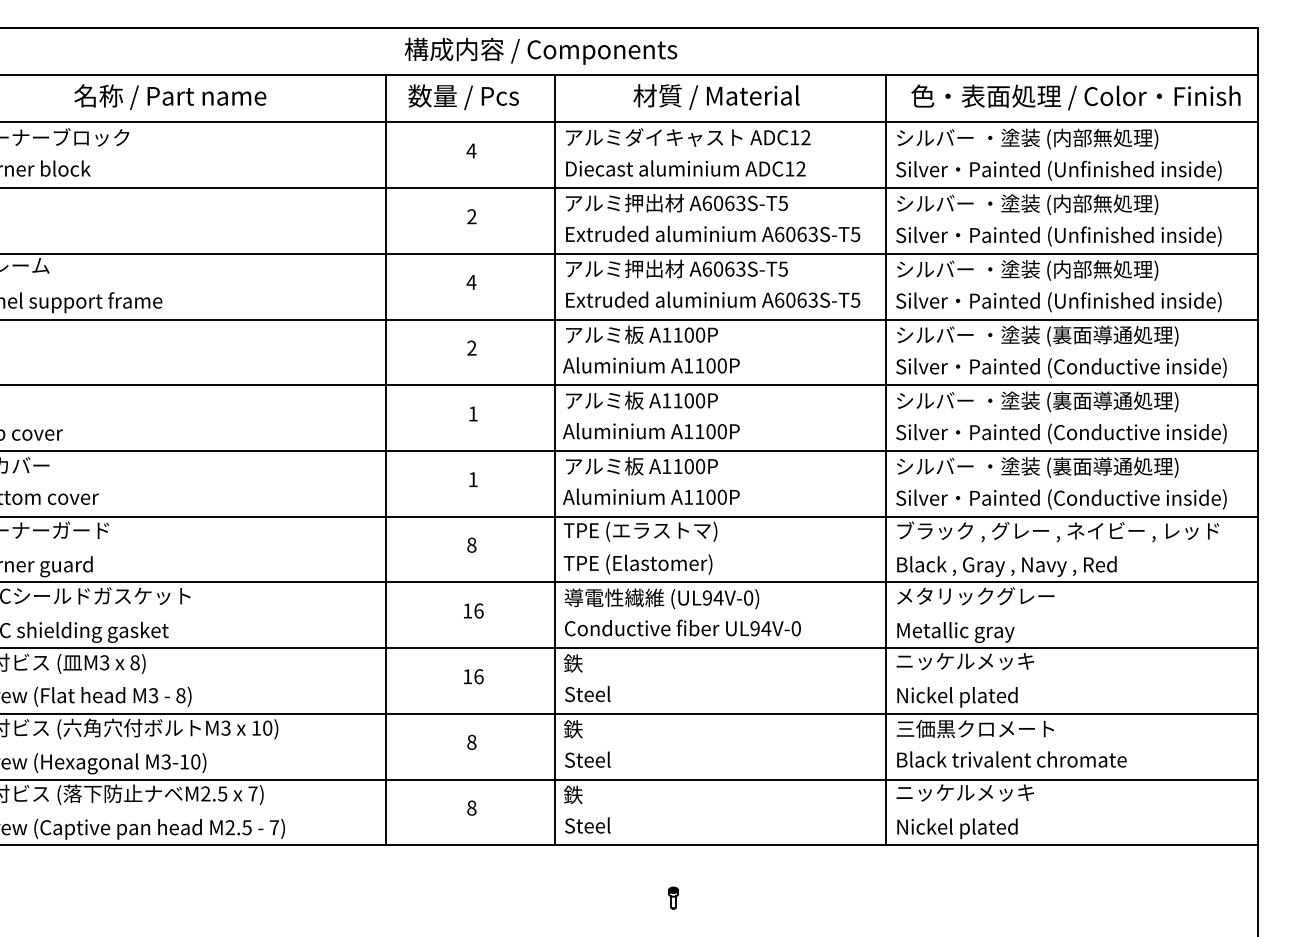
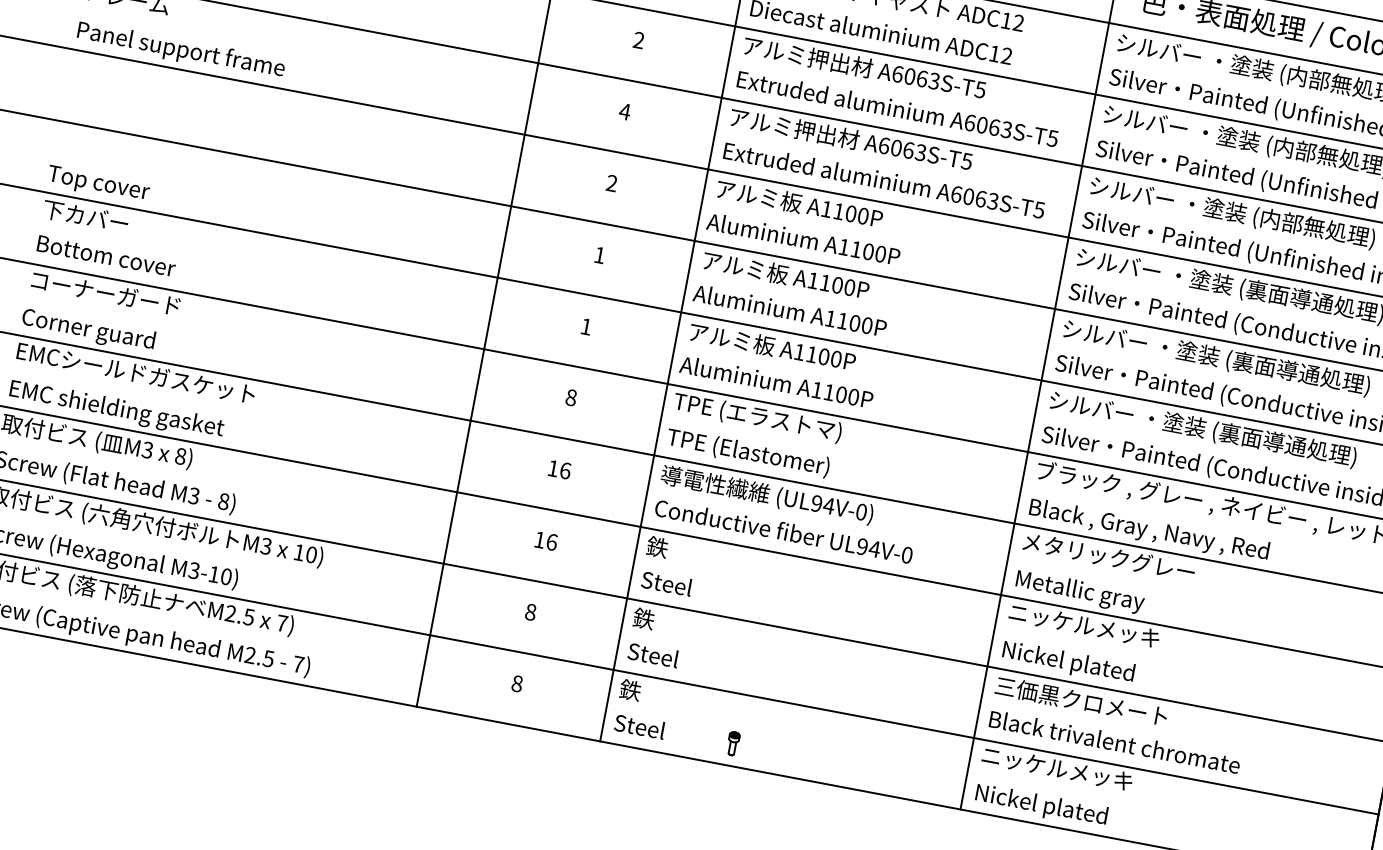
part: (673, 897) -> (733, 743), moved

